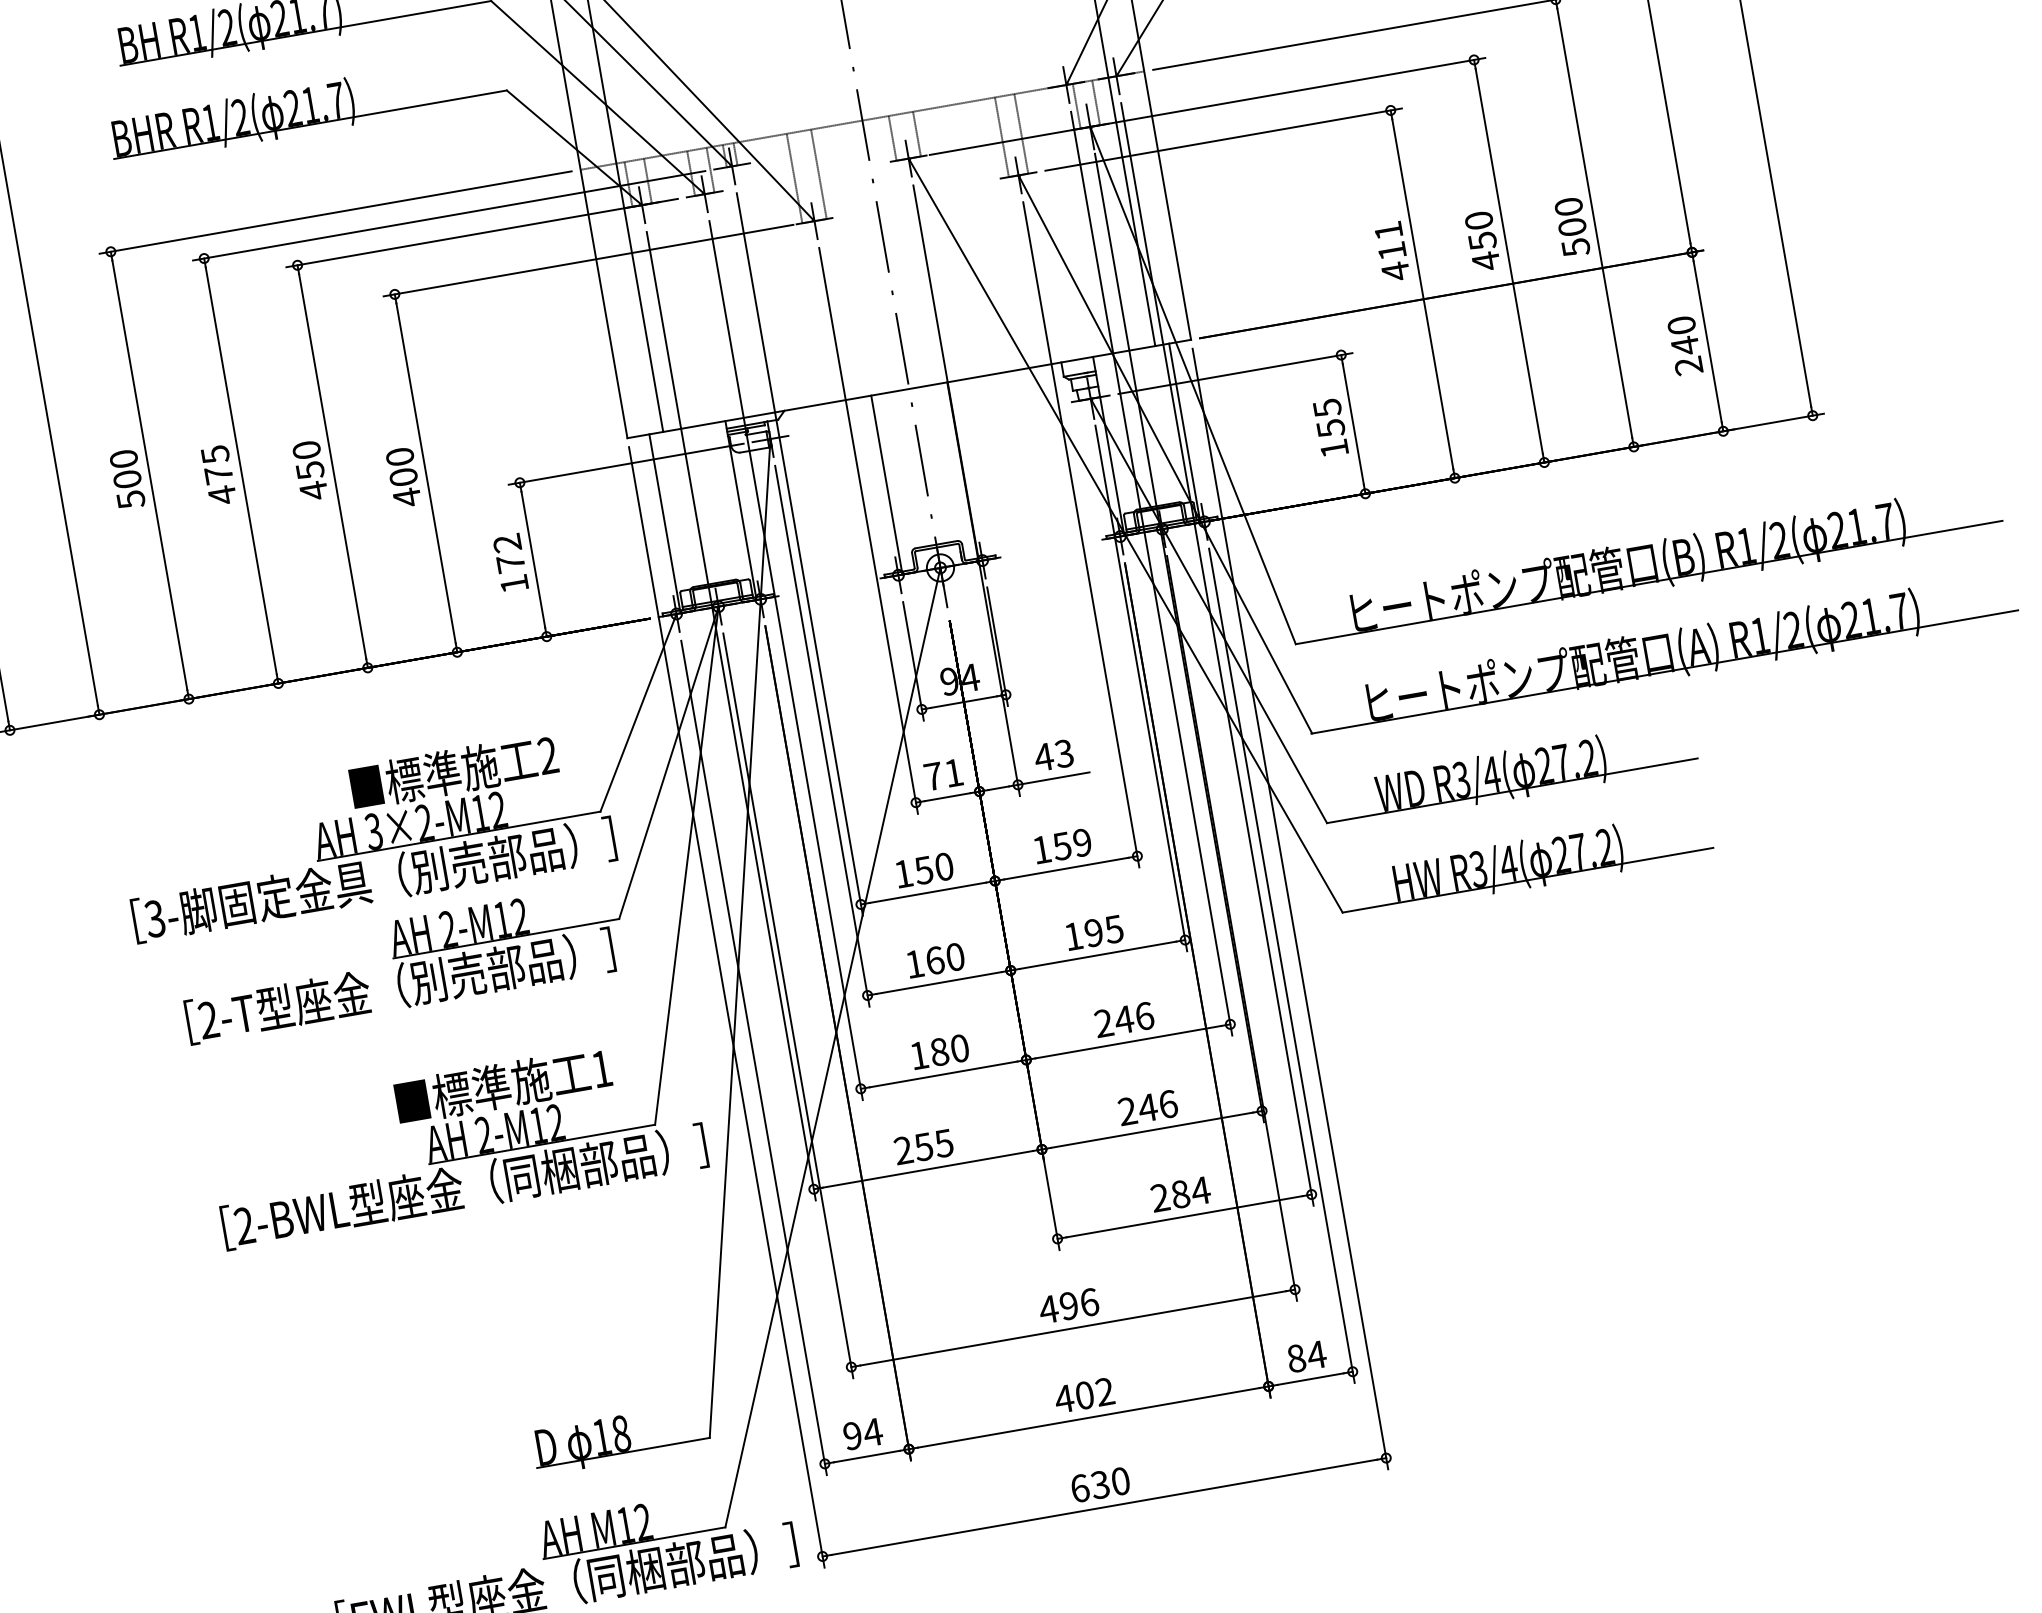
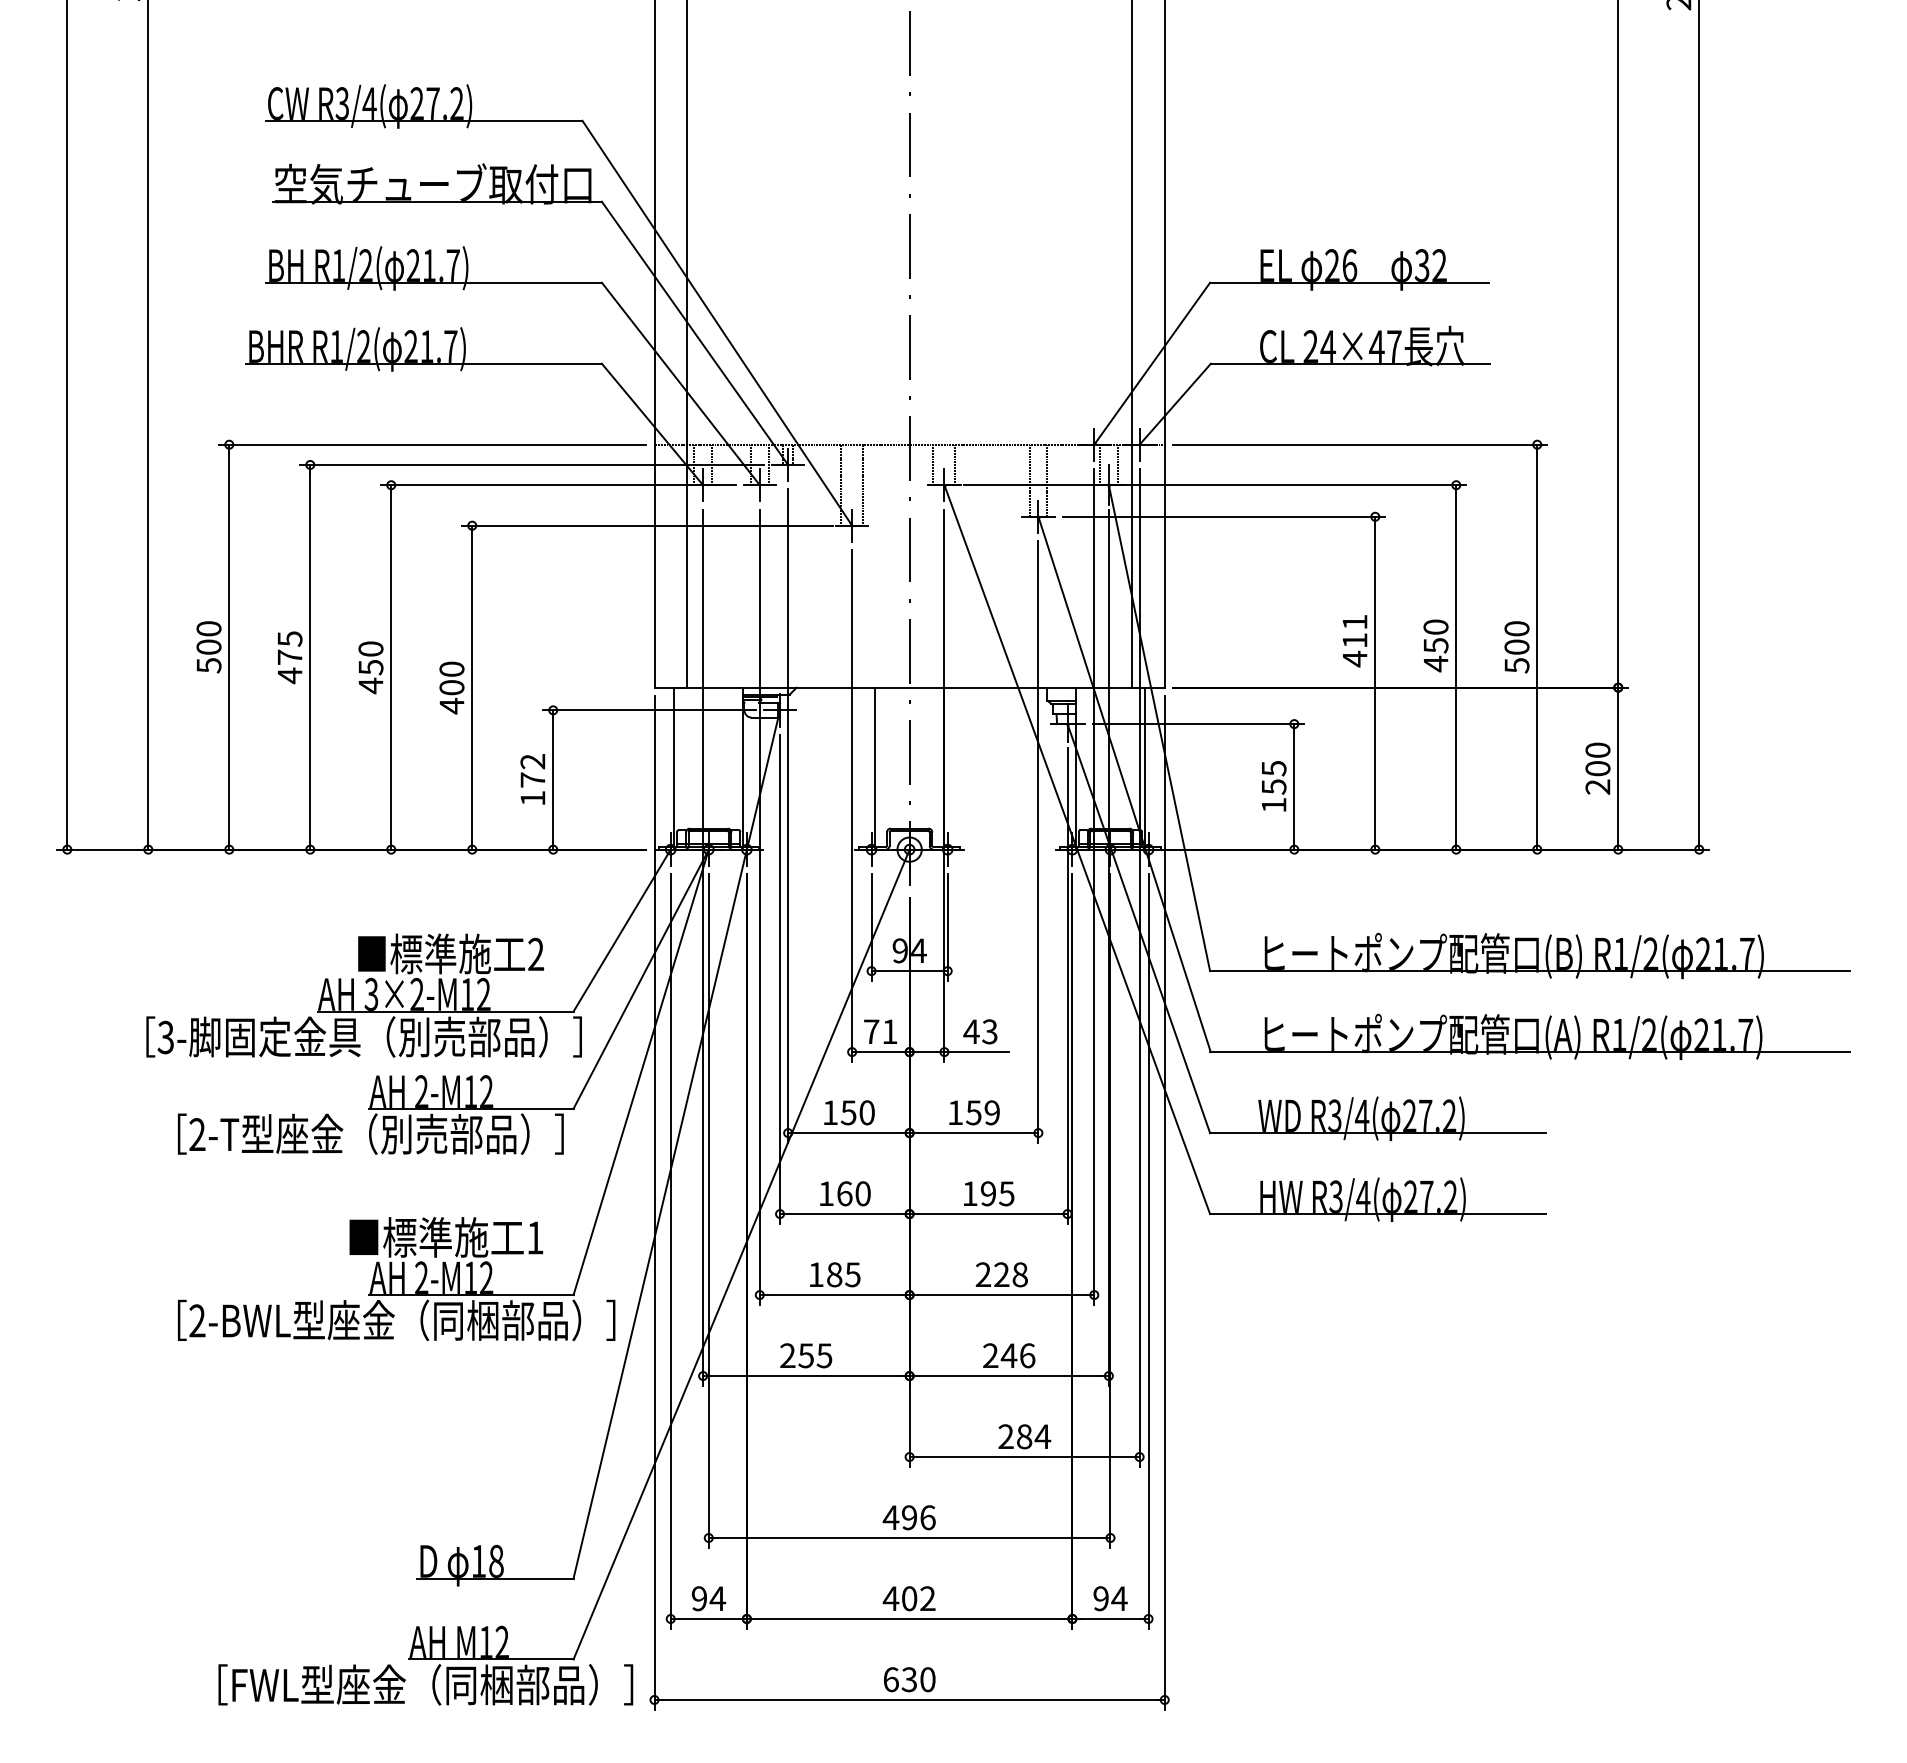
text: (1684, 345) -> (1597, 768), 240 -> 200
text: (1133, 1017) -> (1010, 1274), 246 -> 228
text: (959, 1048) -> (852, 1274), 180 -> 185
text: (1295, 1358) -> (1100, 1598), 84 -> 94

